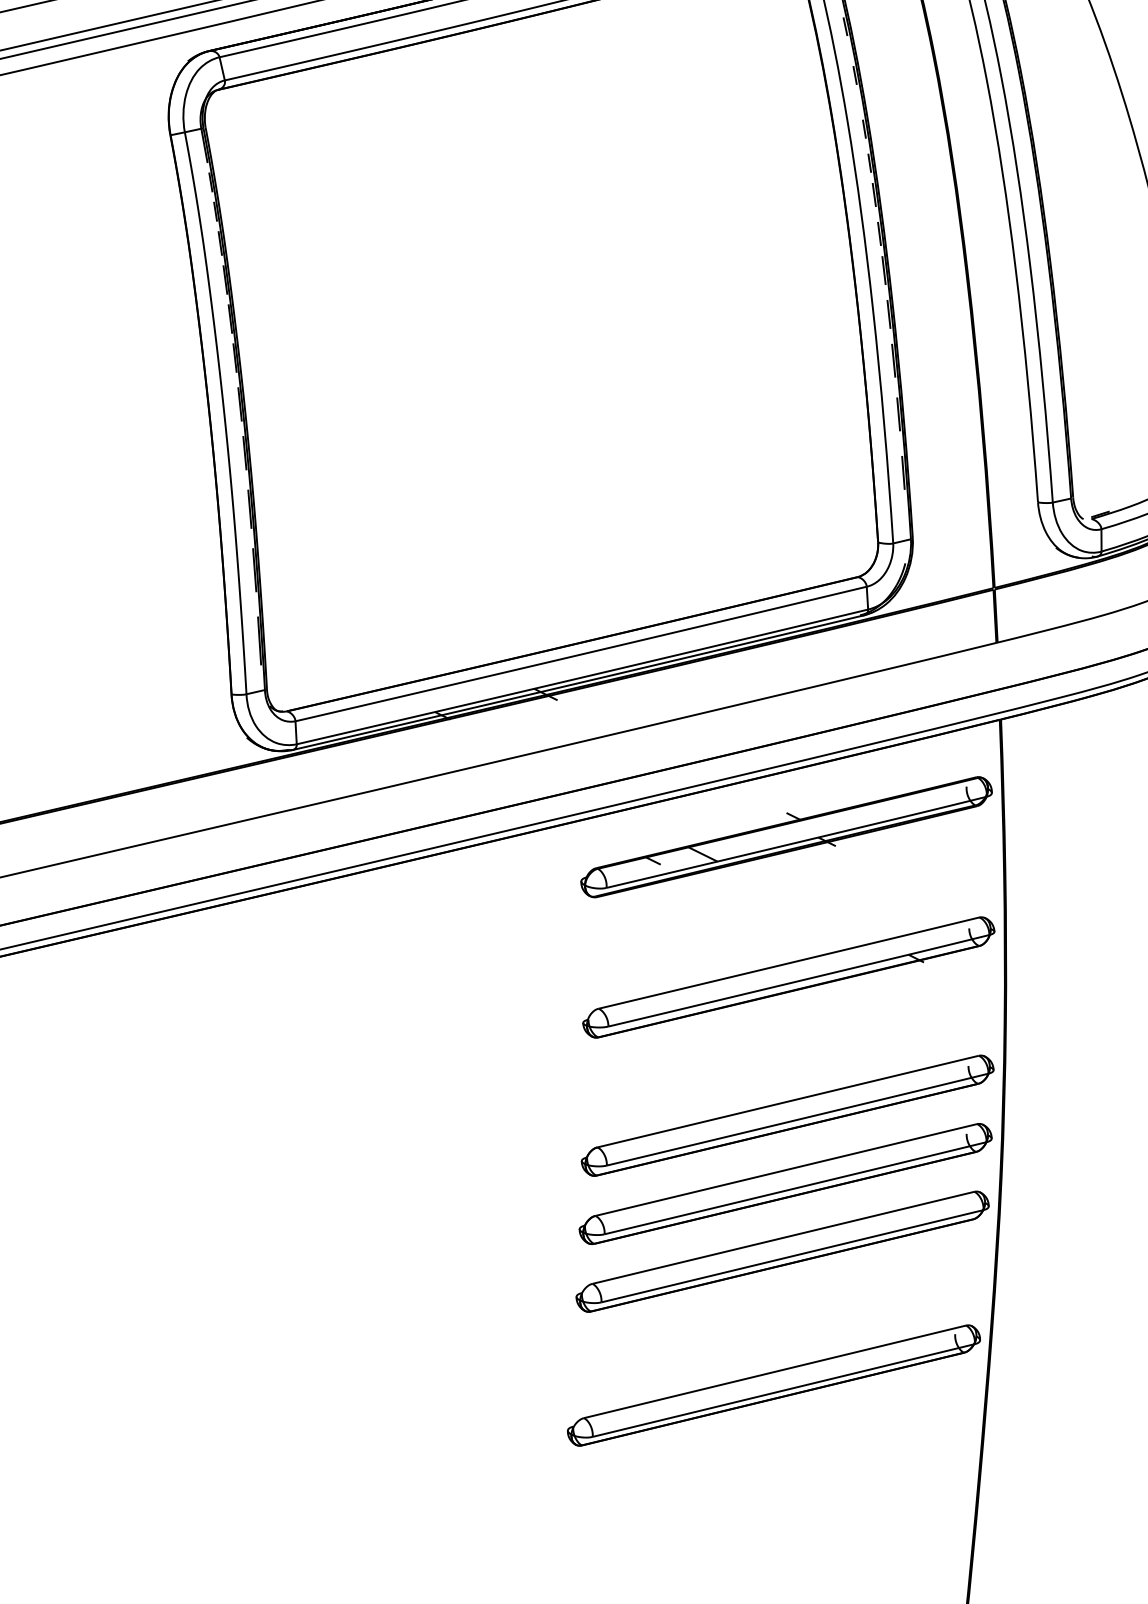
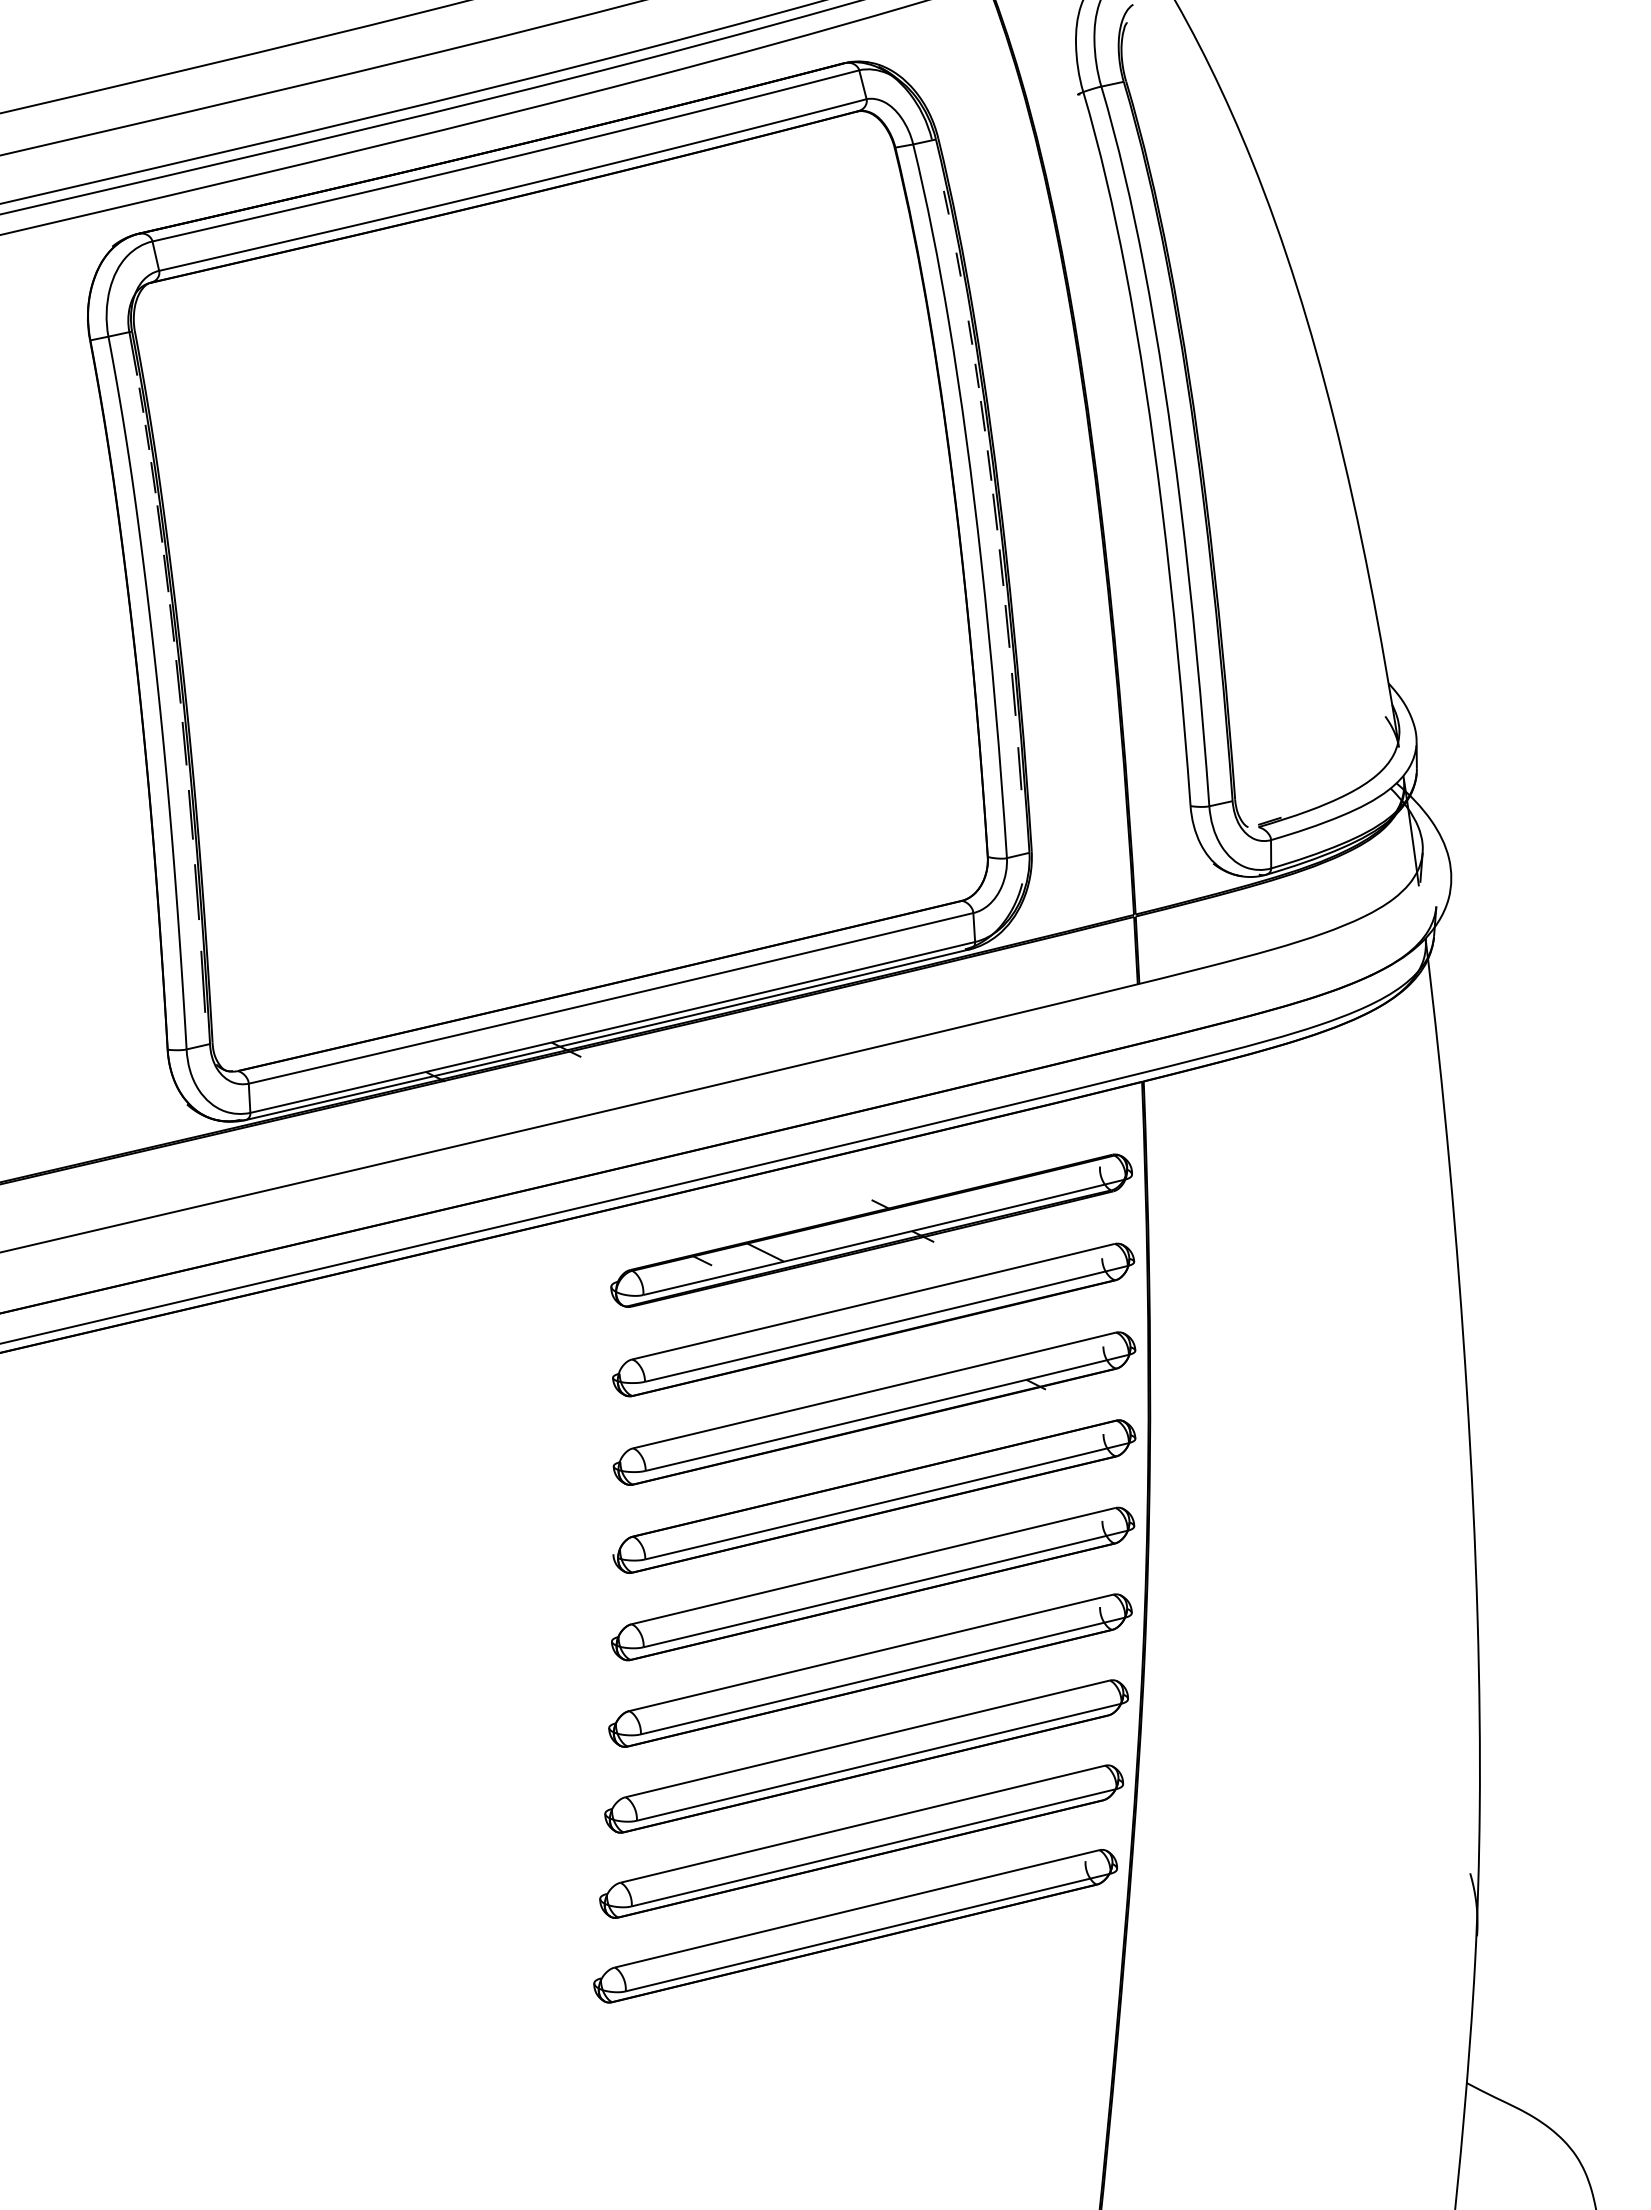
part: (788, 907) -> (873, 1319), added
part: (788, 1046) -> (874, 1496), added
part: (778, 1318) -> (861, 1841), added

